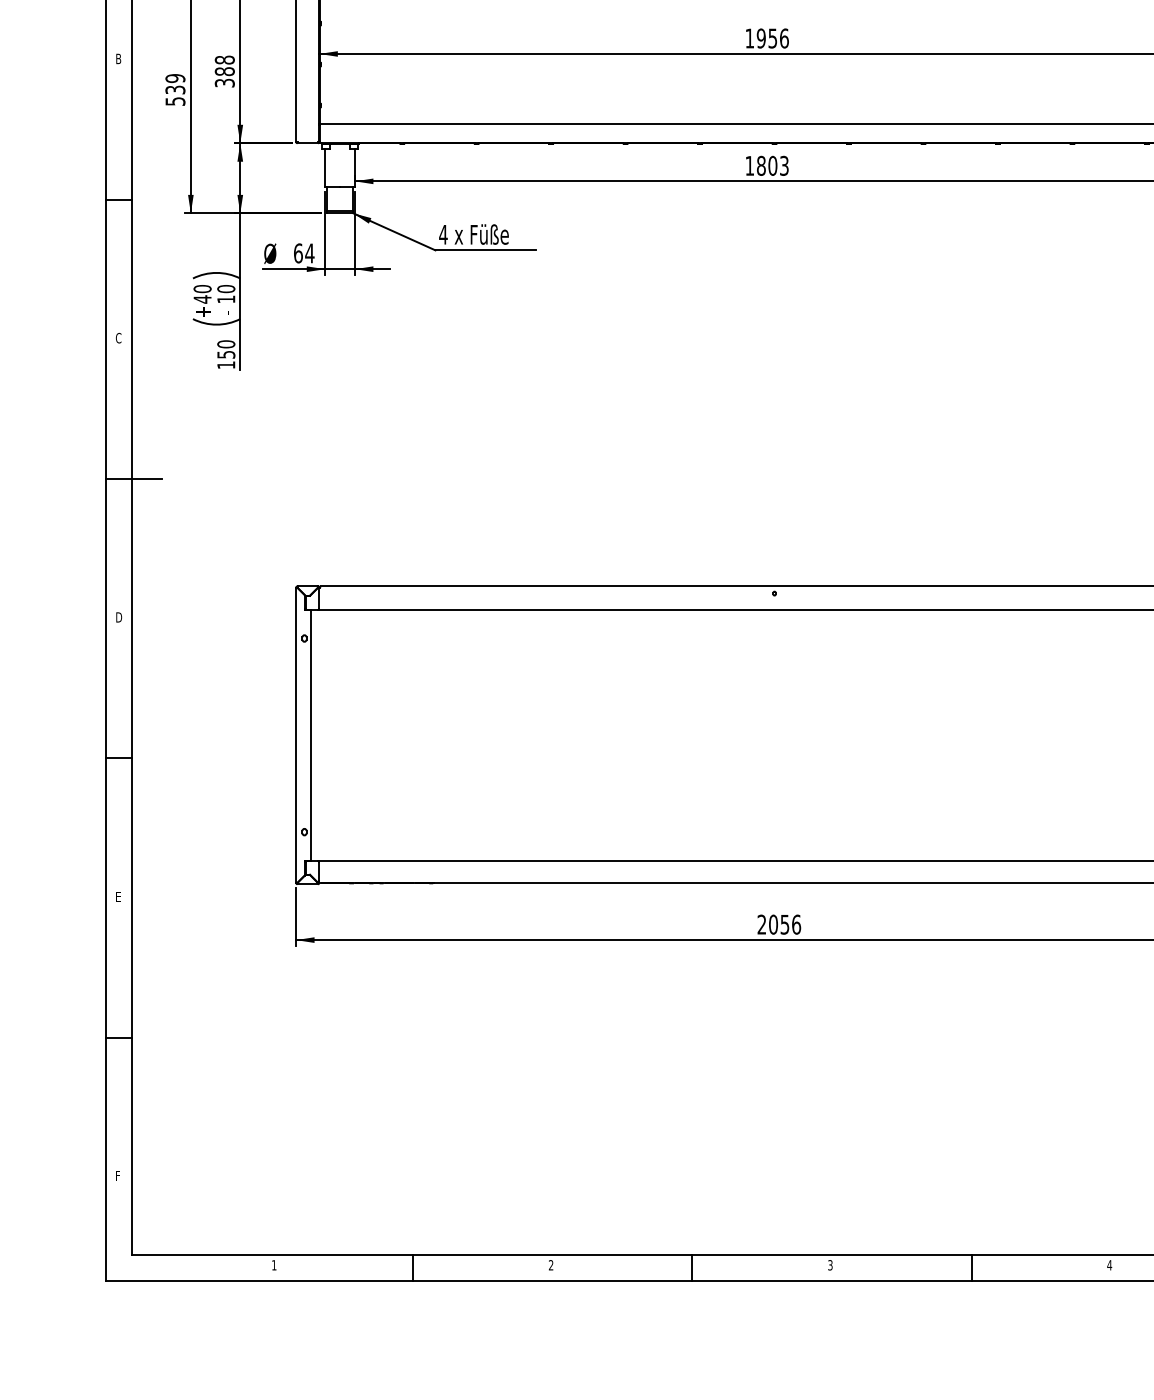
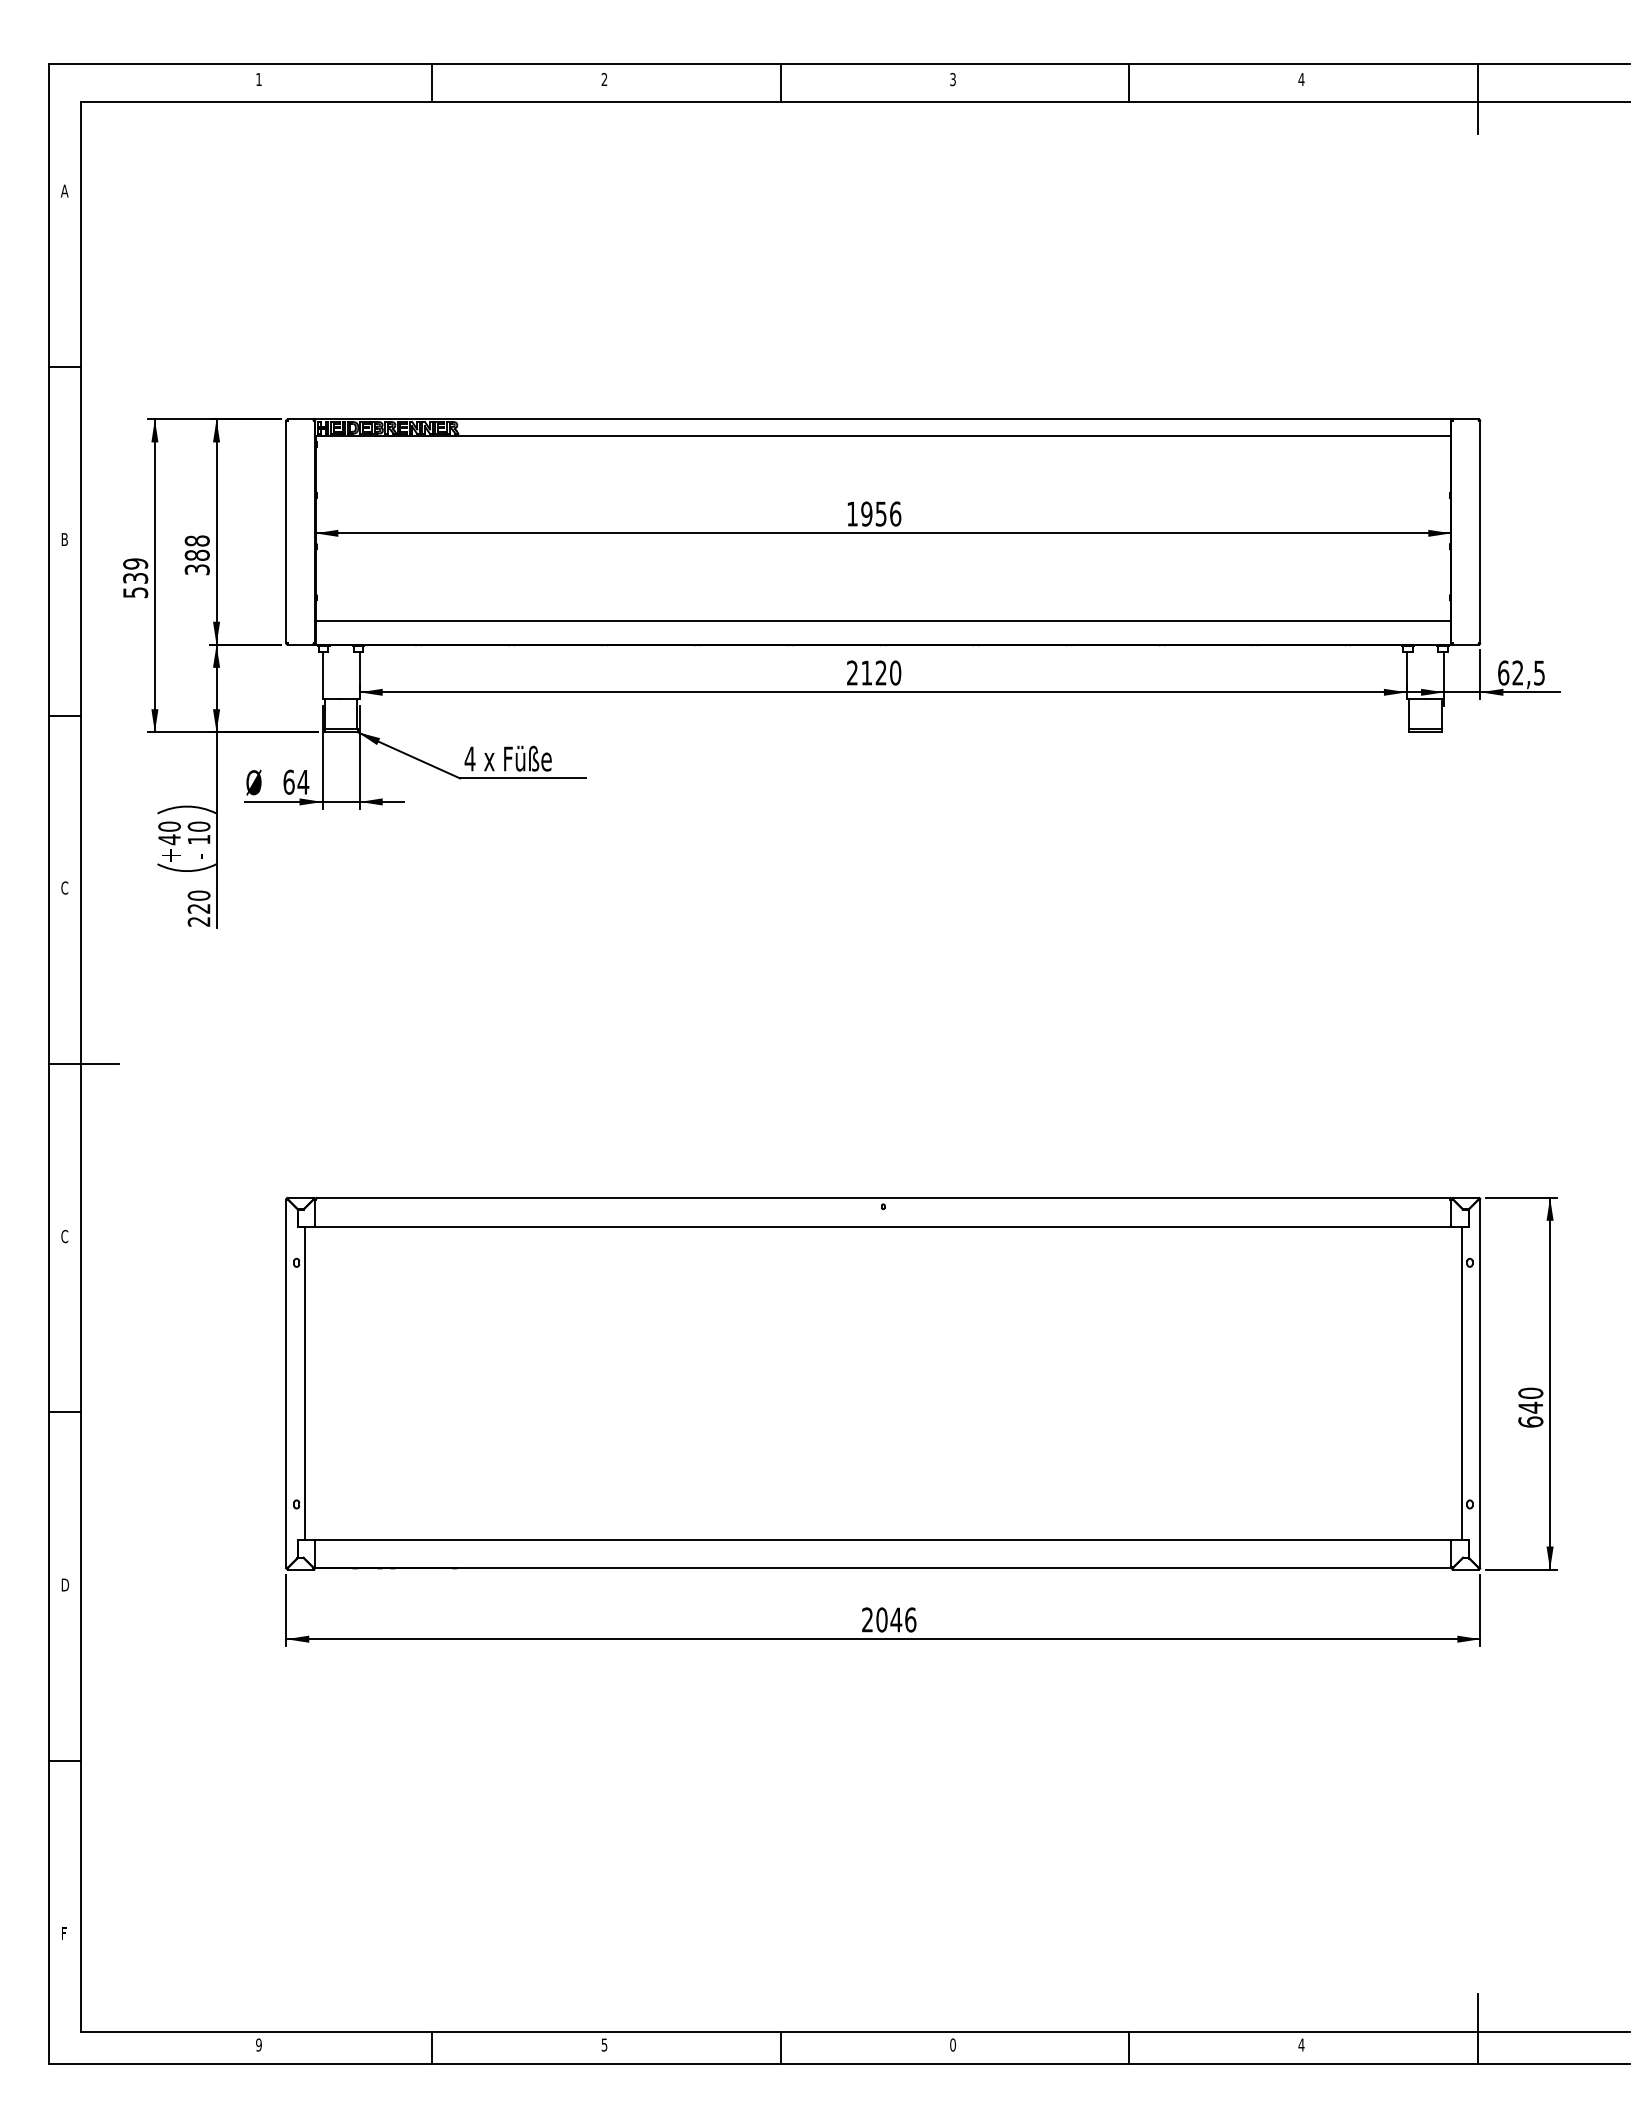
text: (767, 165) -> (874, 672), 1803 -> 2120
text: (225, 360) -> (198, 915), 150 -> 220
text: (119, 617) -> (65, 1236), D -> C
text: (119, 896) -> (65, 1584), E -> D
text: (785, 924) -> (896, 1619), 2056 -> 2046
text: (273, 1264) -> (258, 2044), 1 -> 9
text: (551, 1264) -> (604, 2044), 2 -> 5
text: (829, 1264) -> (952, 2044), 3 -> 0

